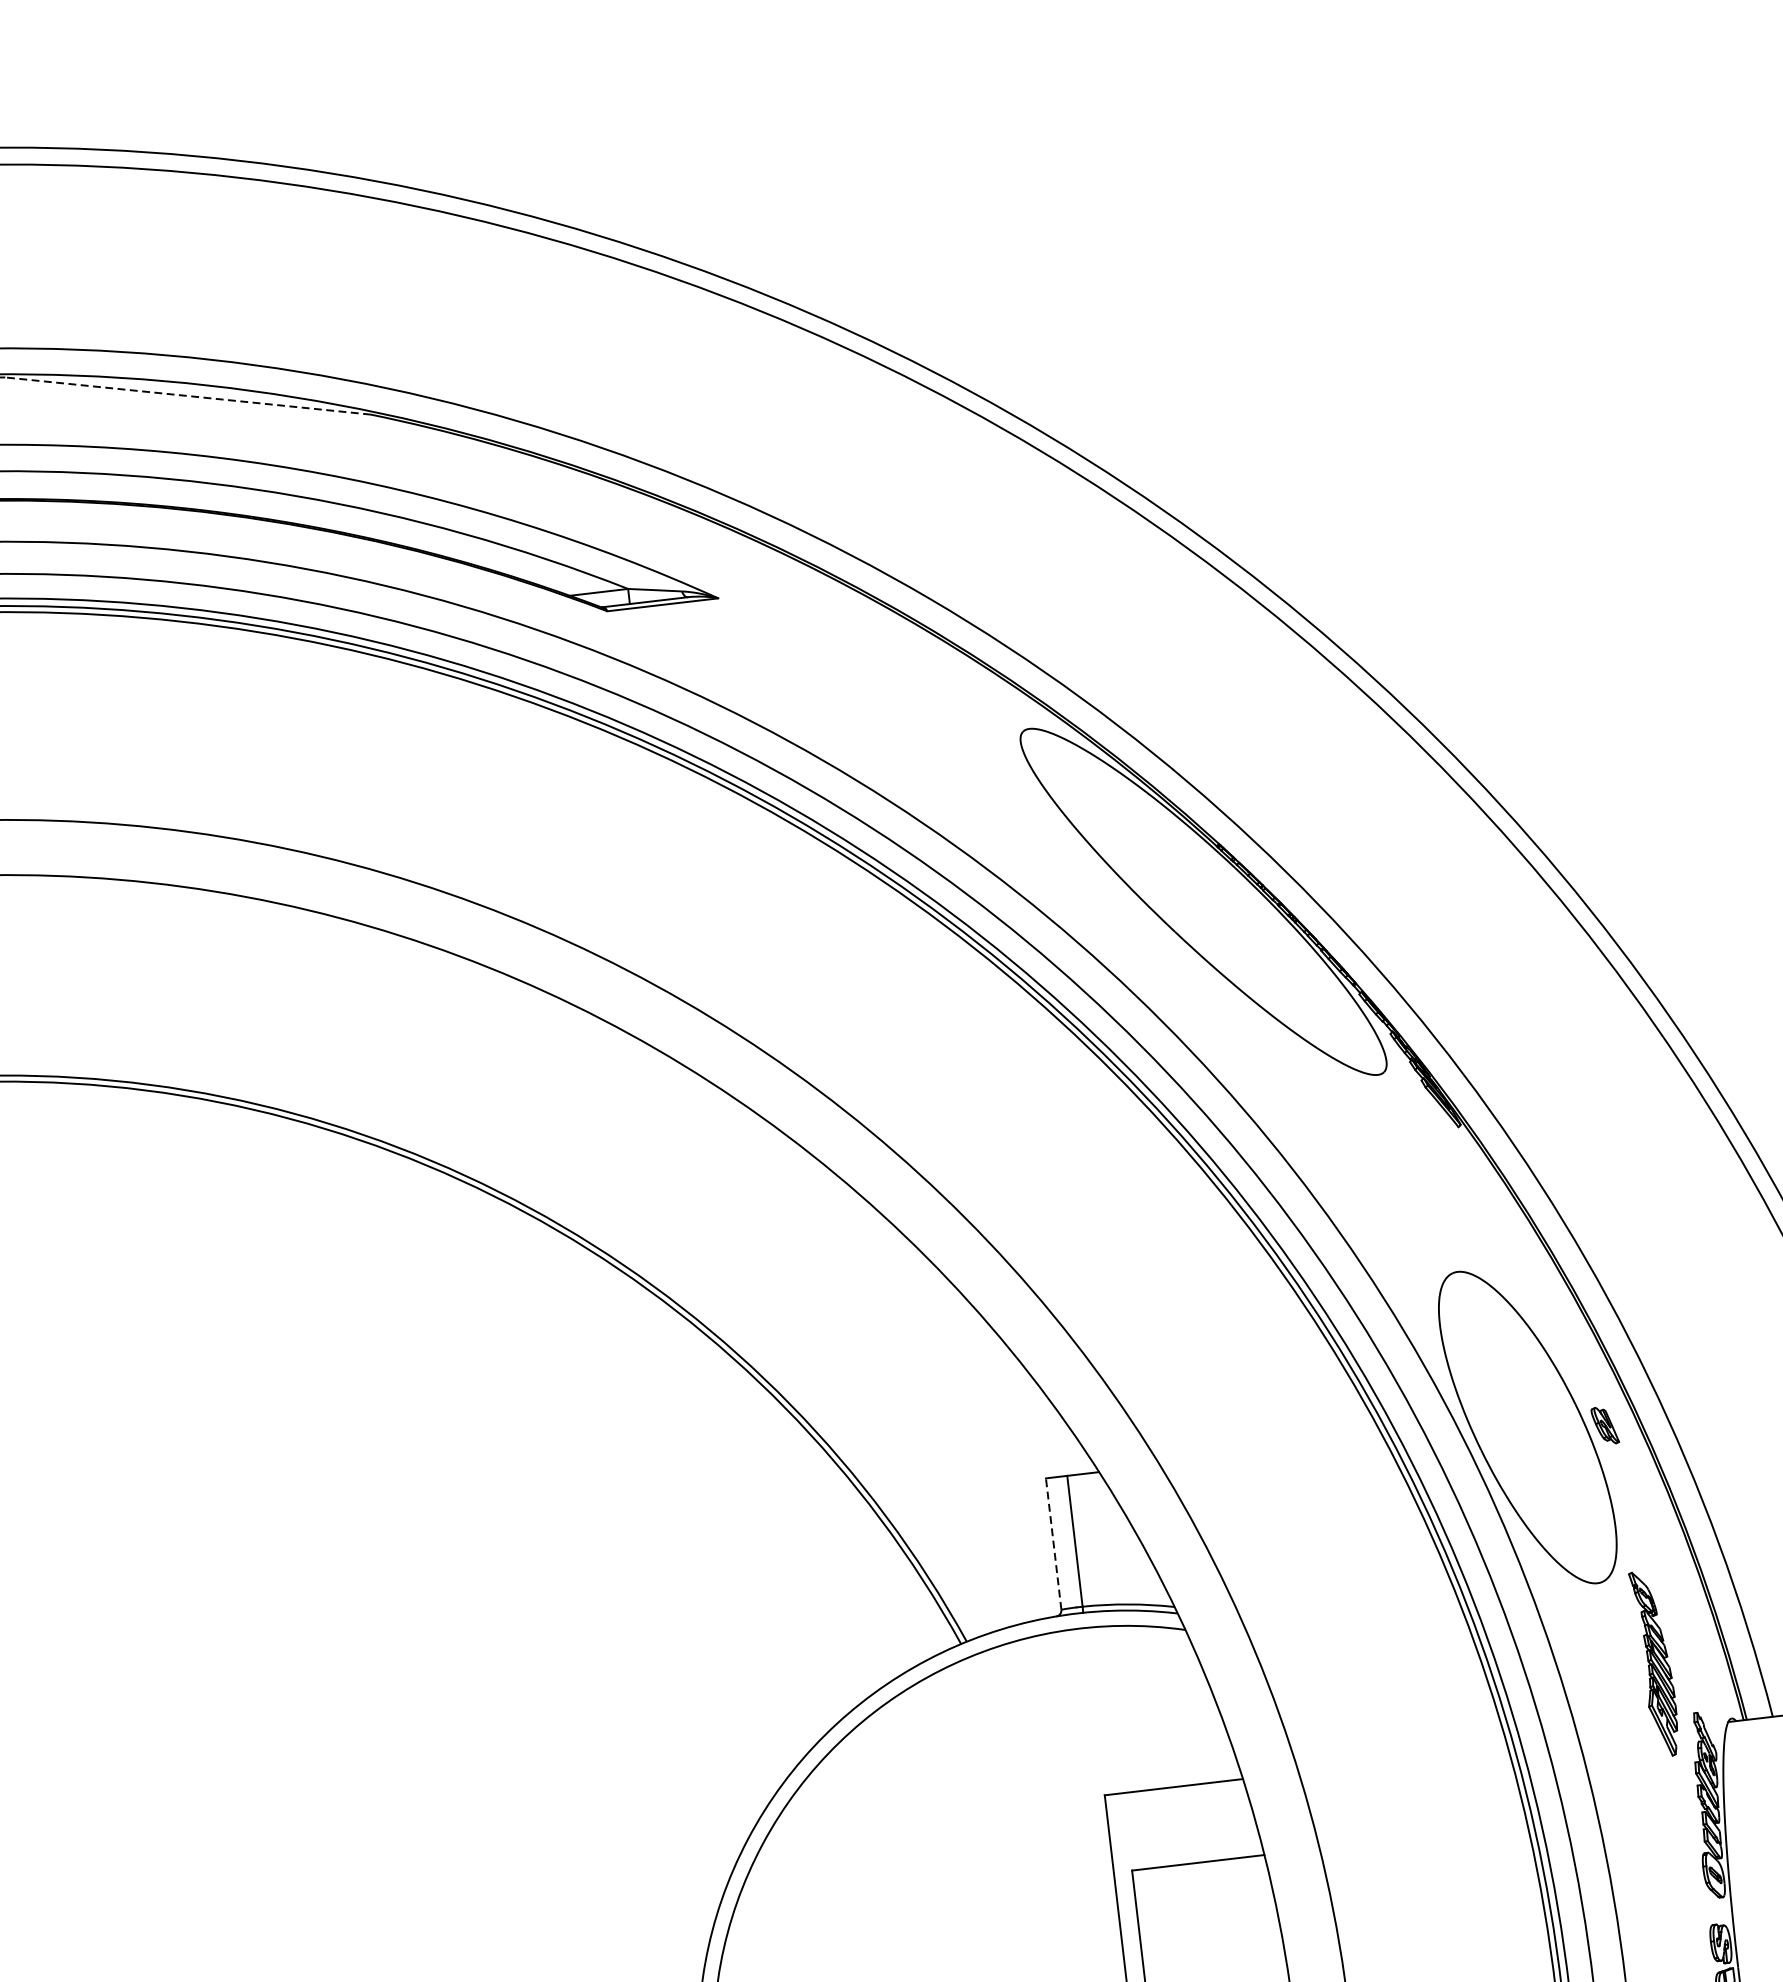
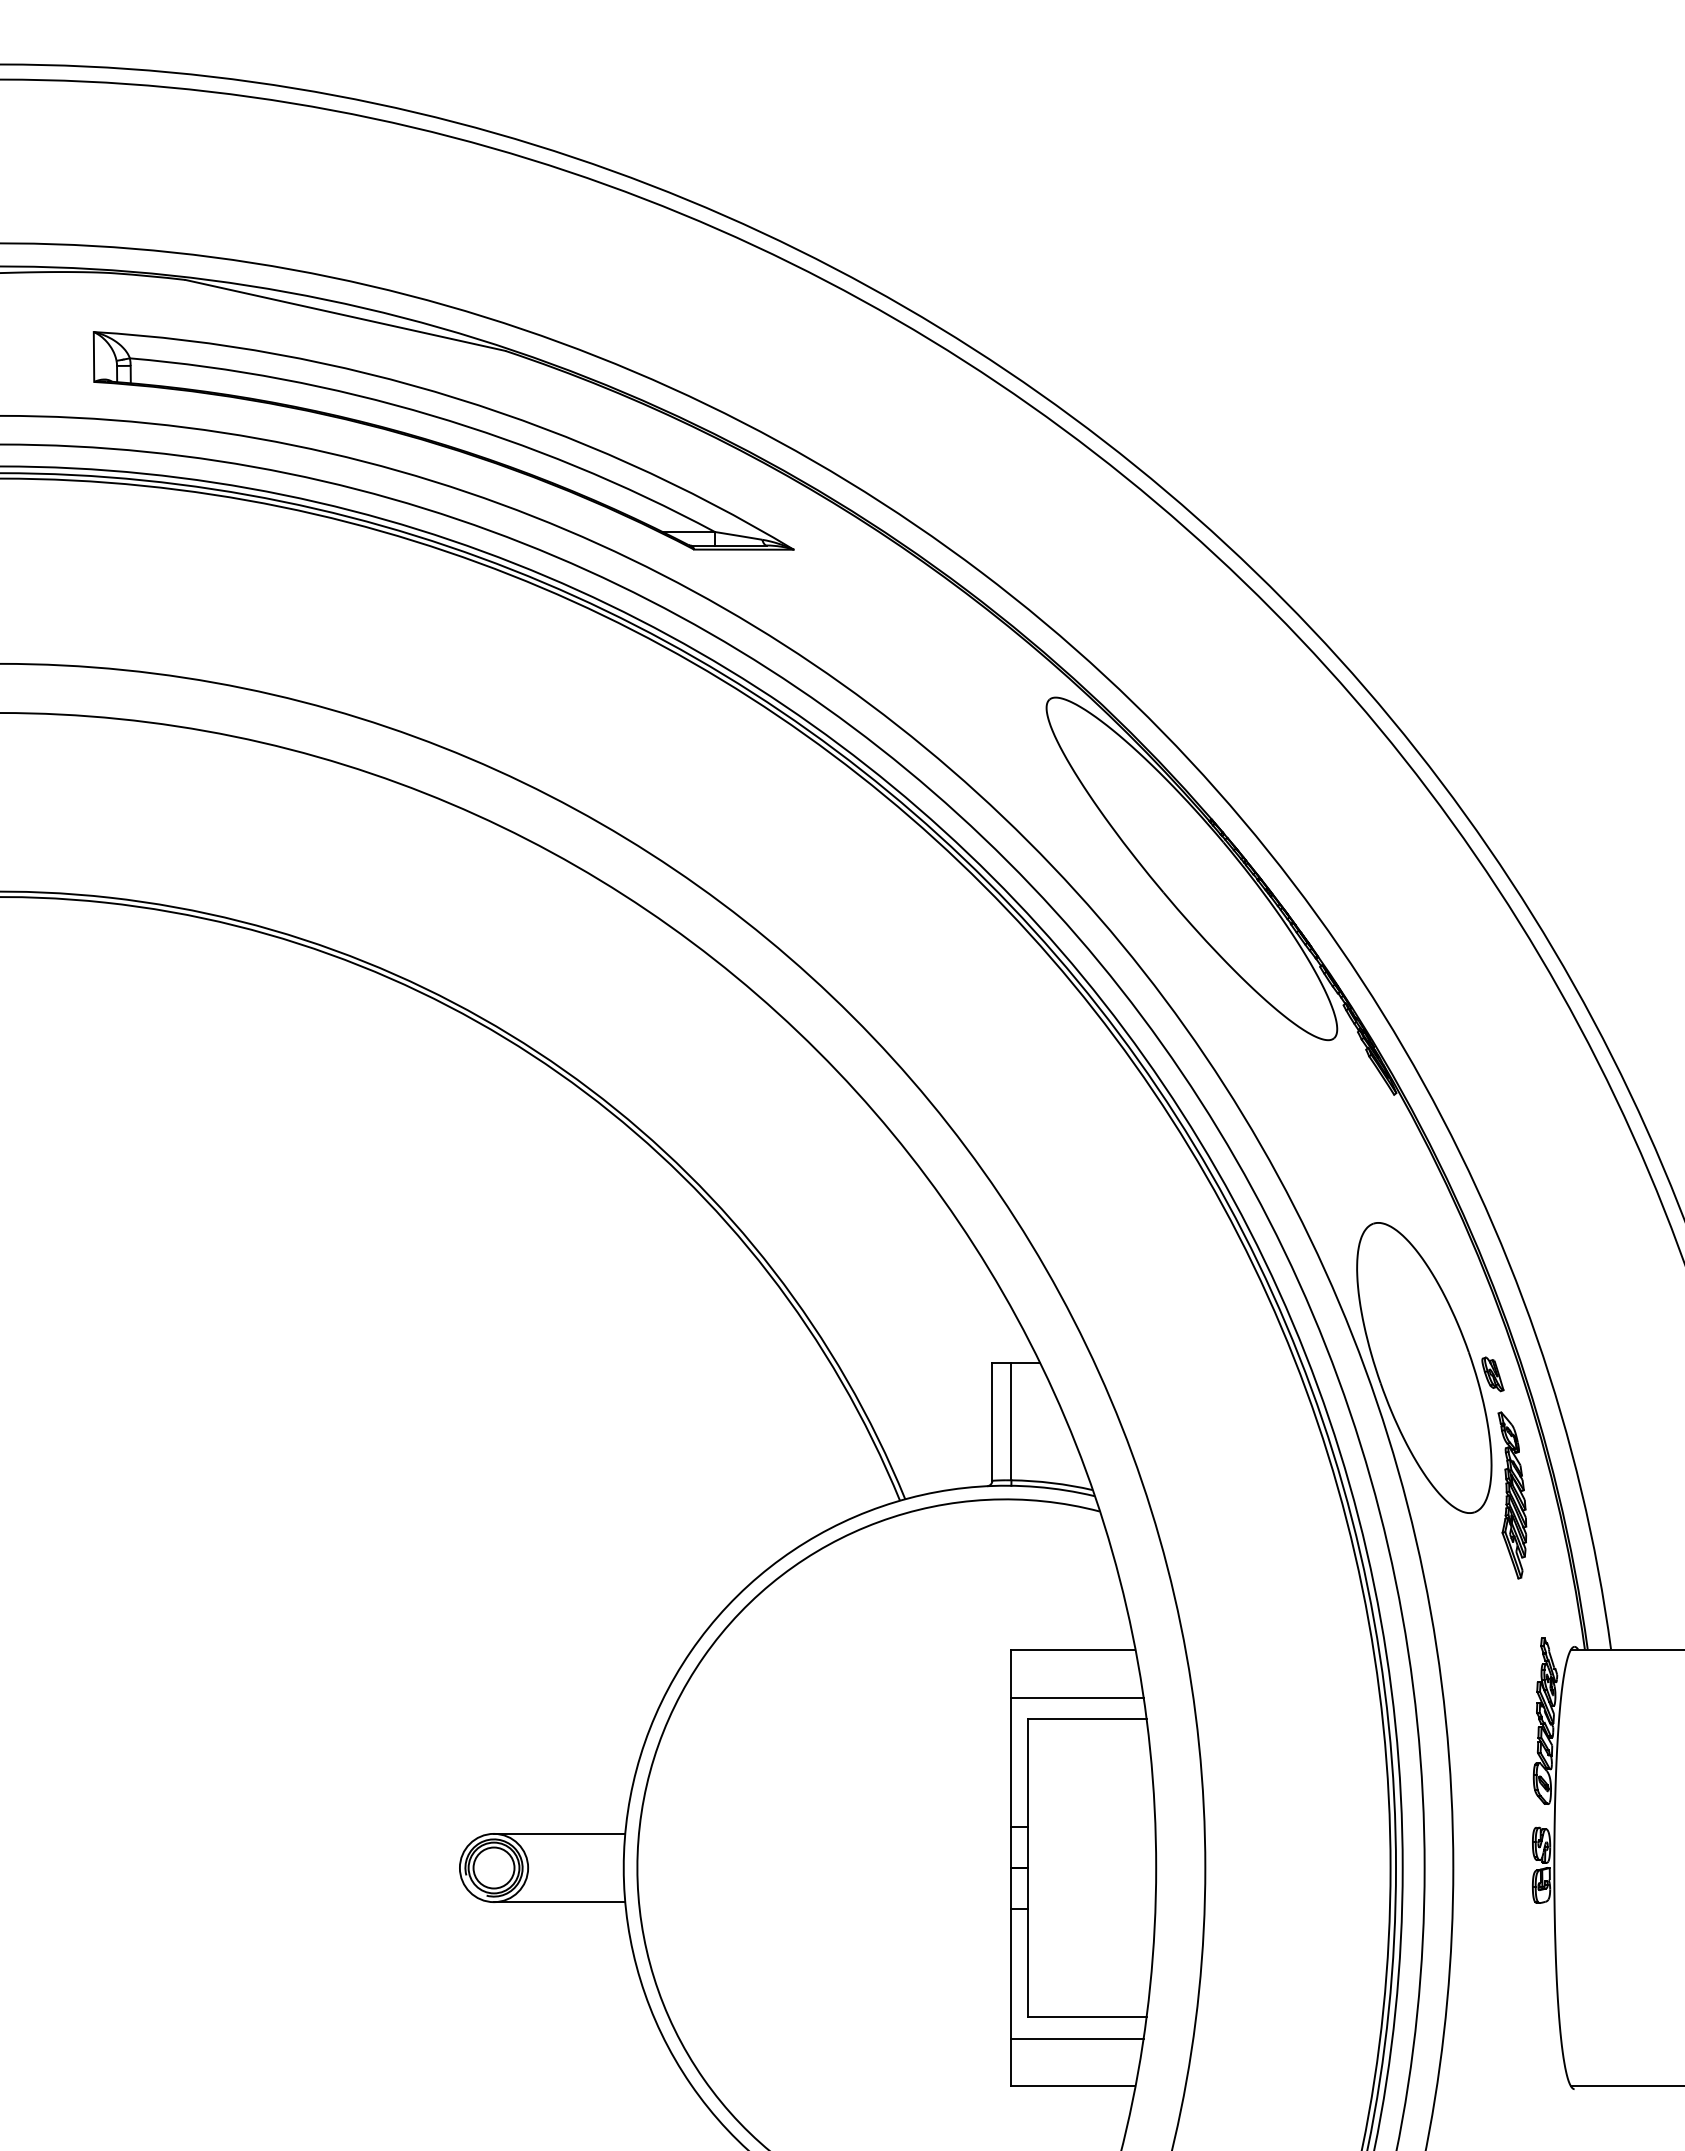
line: (188, 396) -> (345, 315), dashed -> solid
line: (1053, 1543) -> (992, 1421), dashed -> solid
part: (1655, 1663) -> (1512, 1495), moved
line: (1184, 1840) -> (1077, 1697), added

